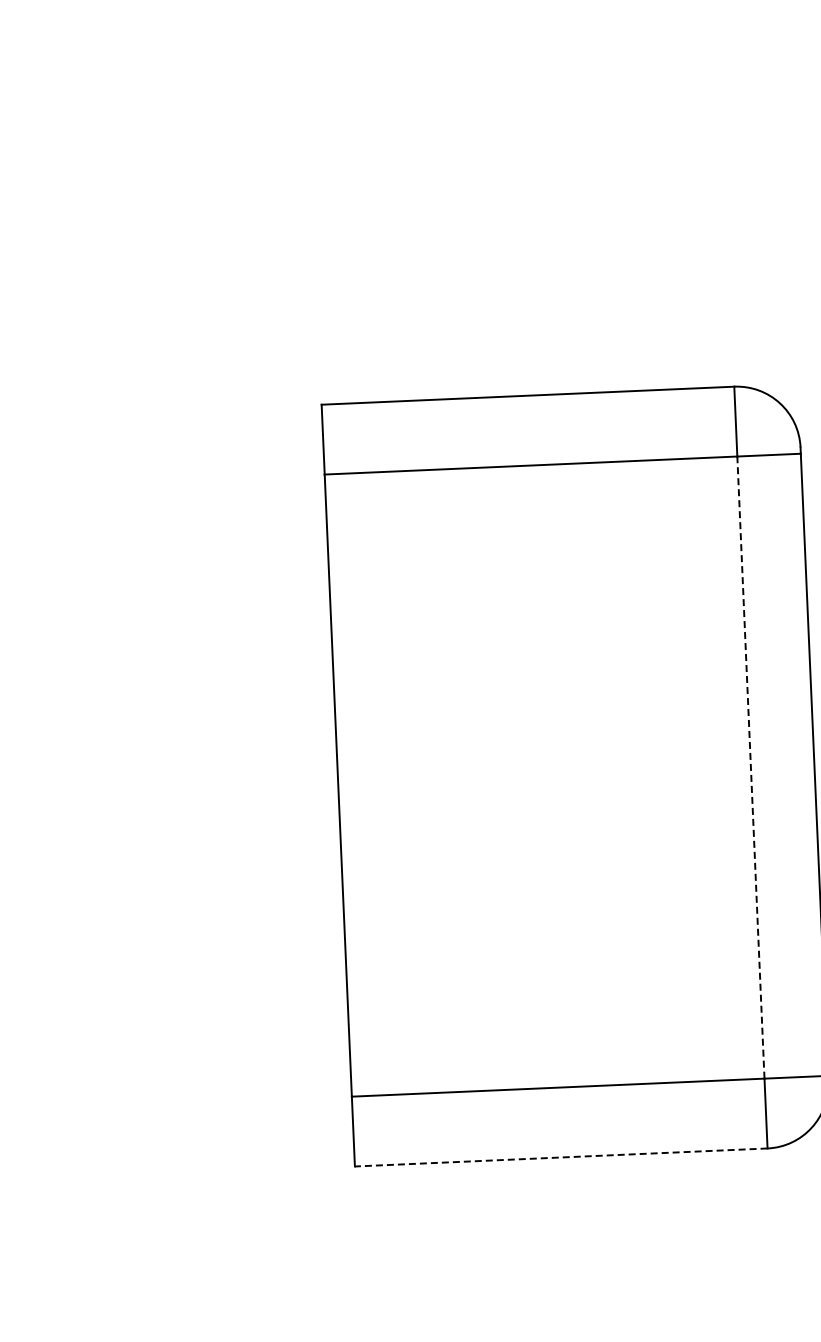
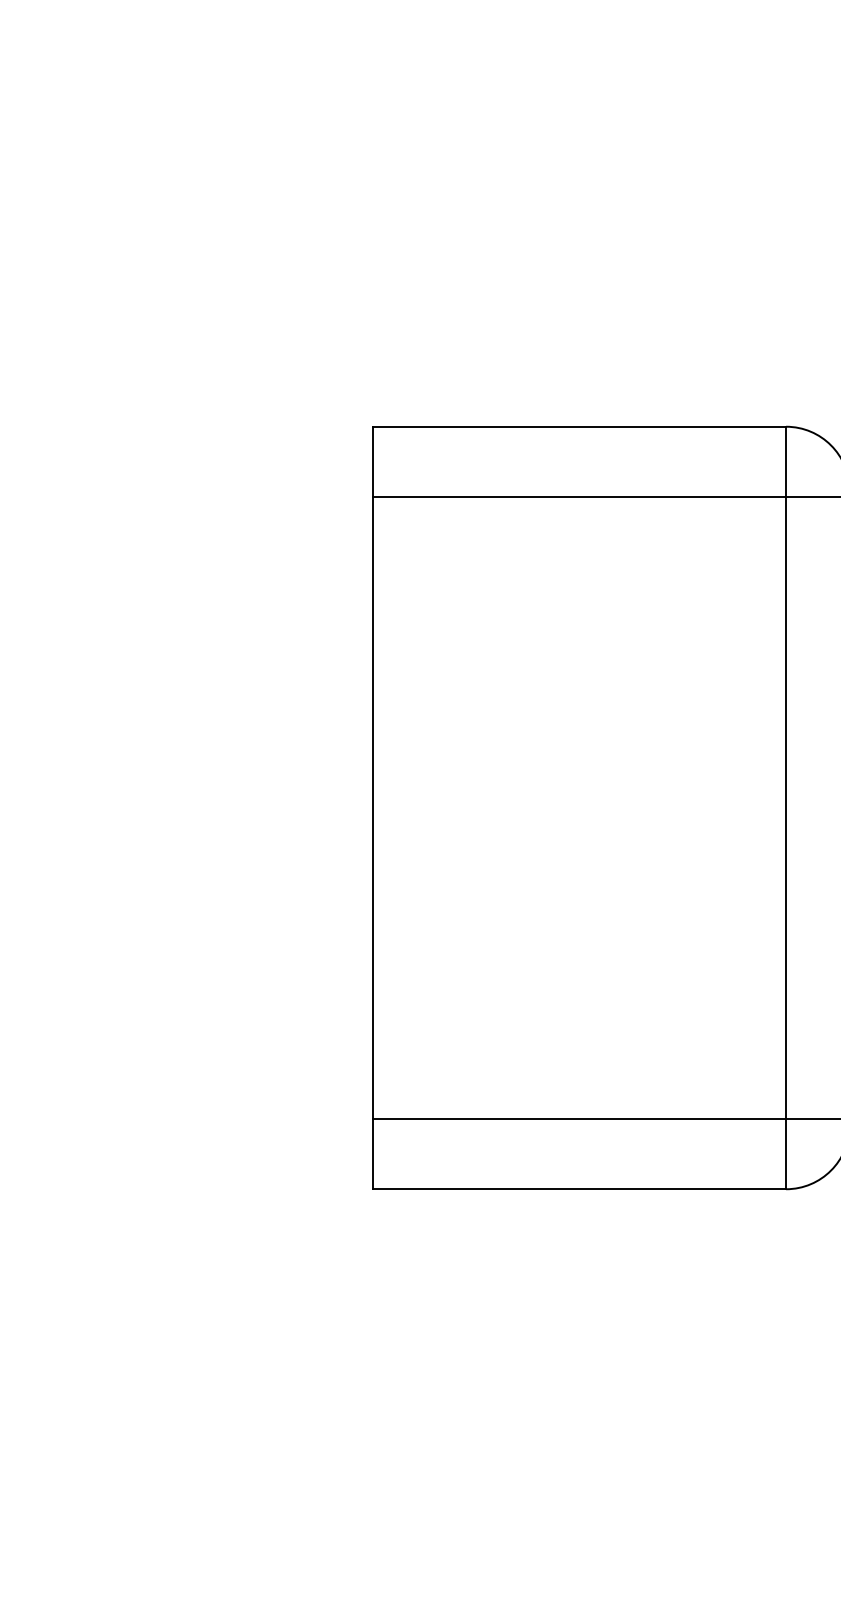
line: (751, 767) -> (786, 807), dashed -> solid
line: (561, 1157) -> (579, 1189), dashed -> solid

